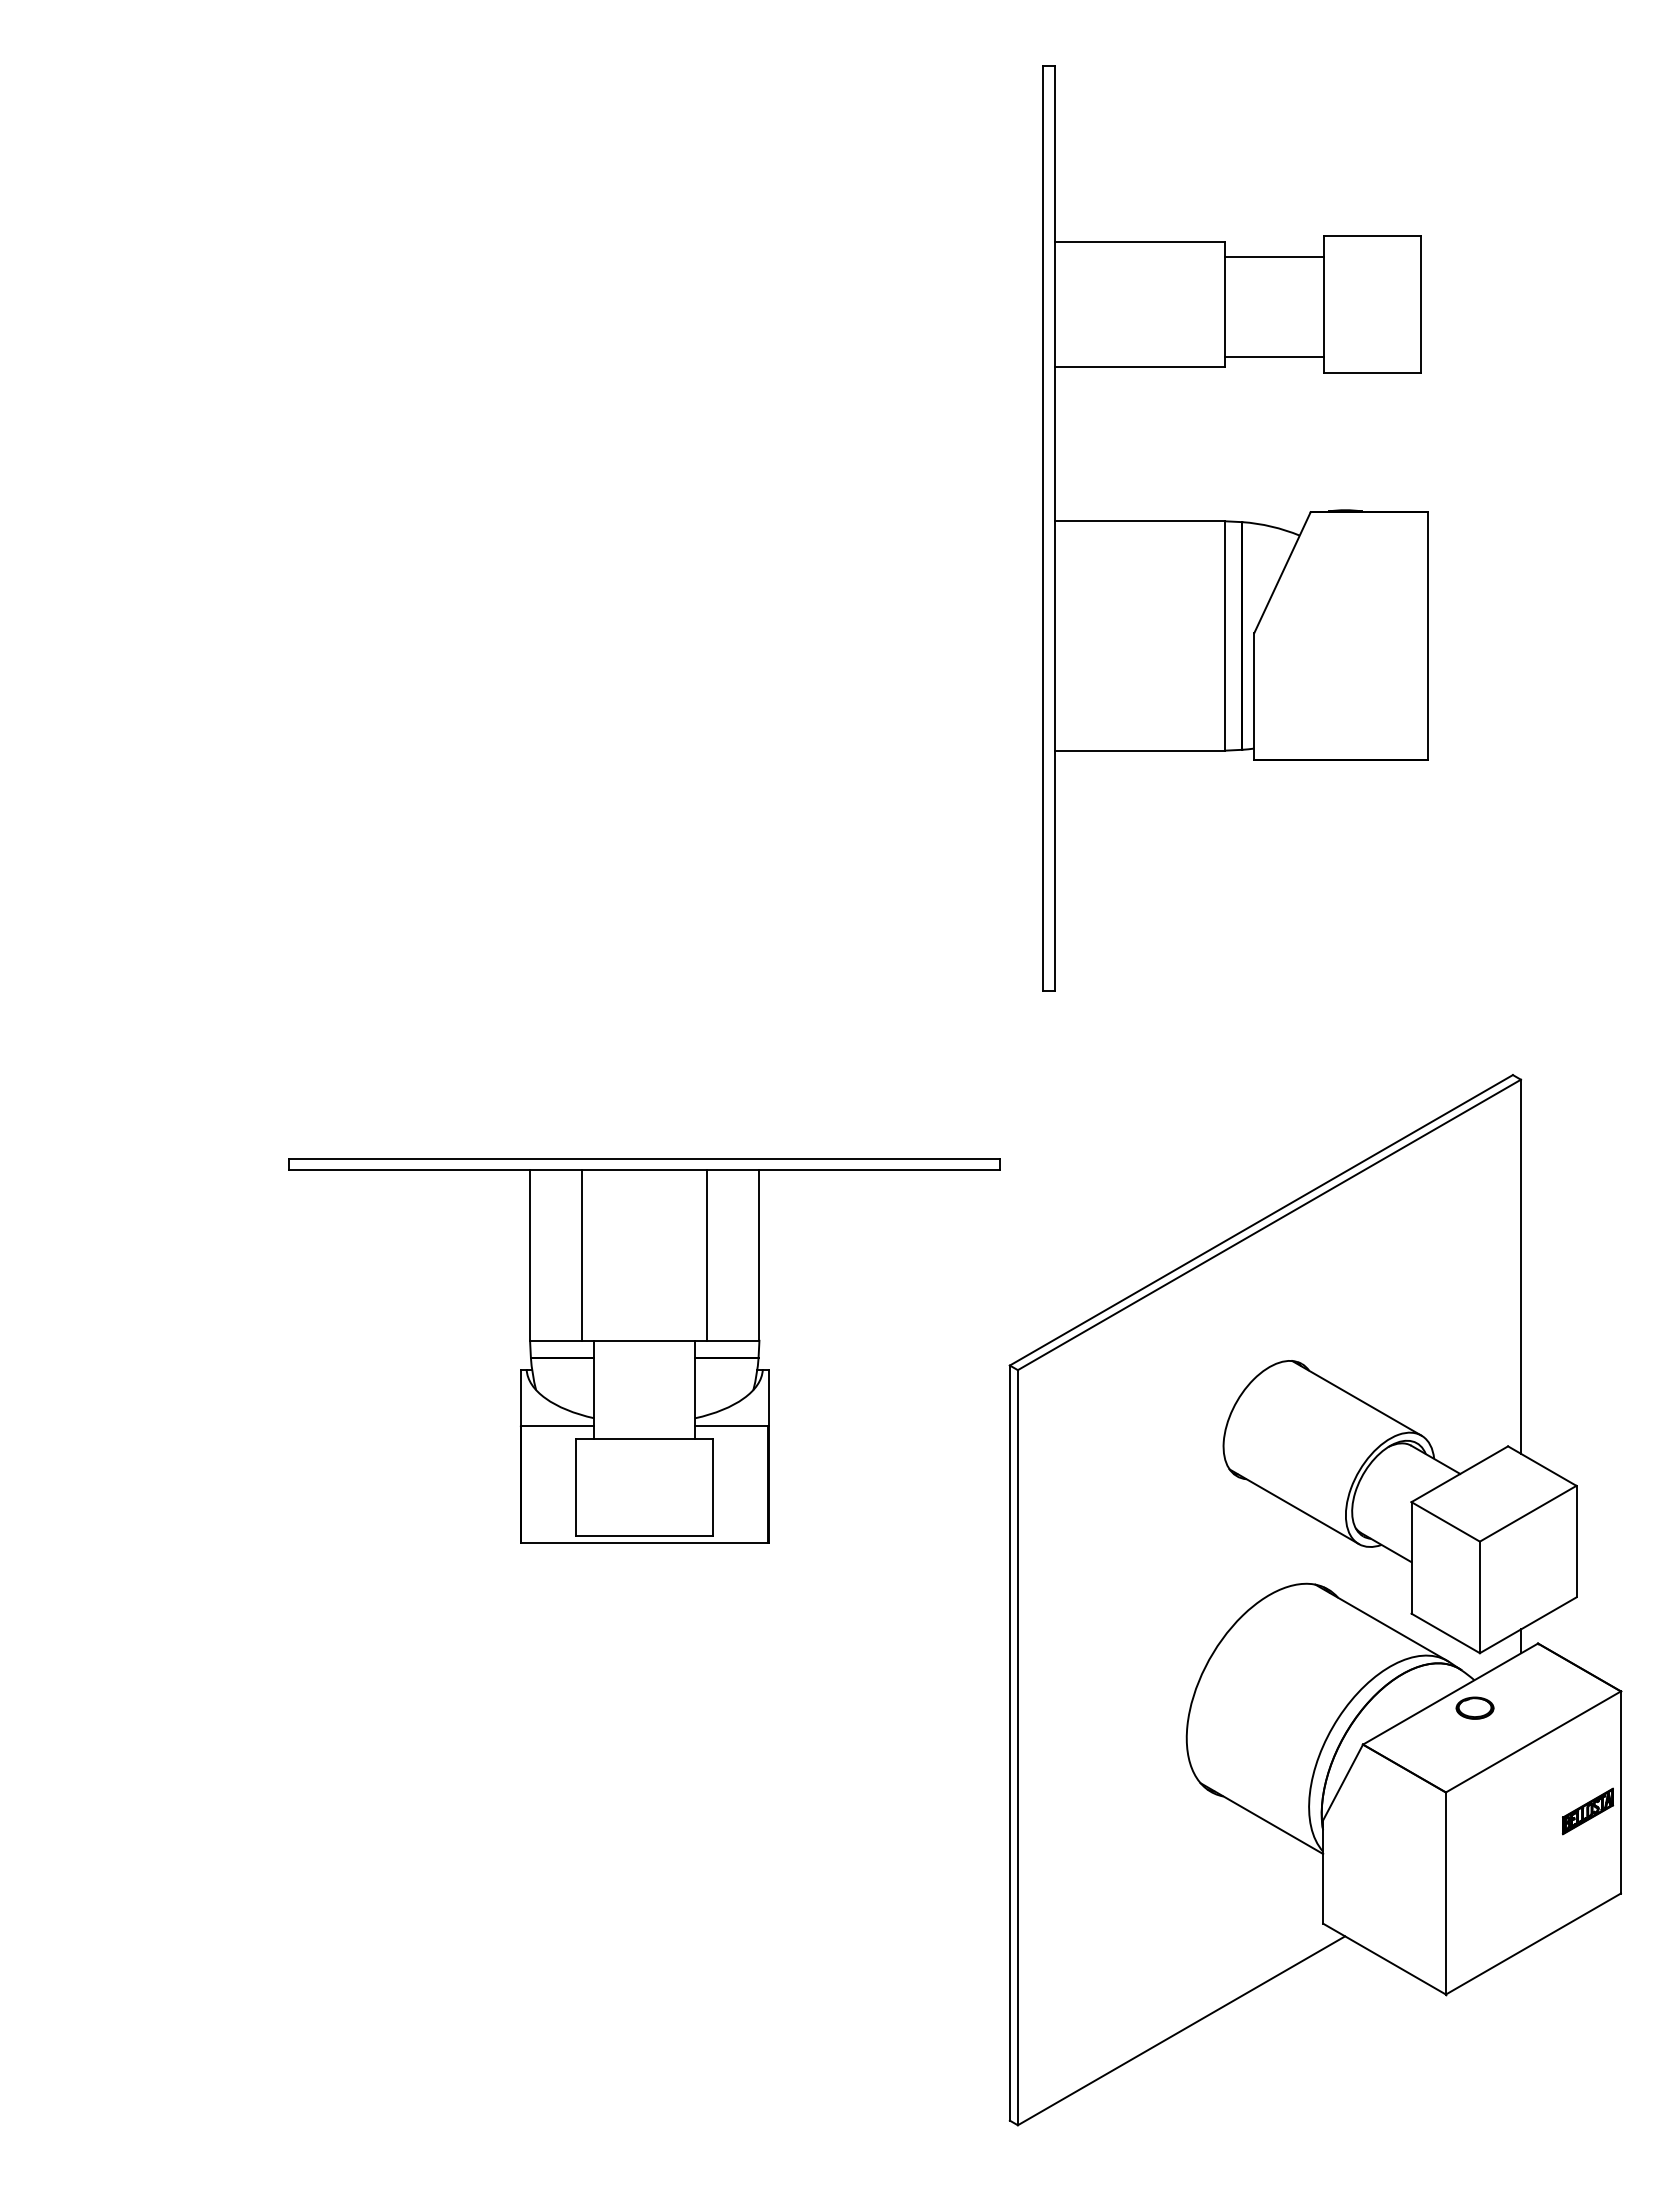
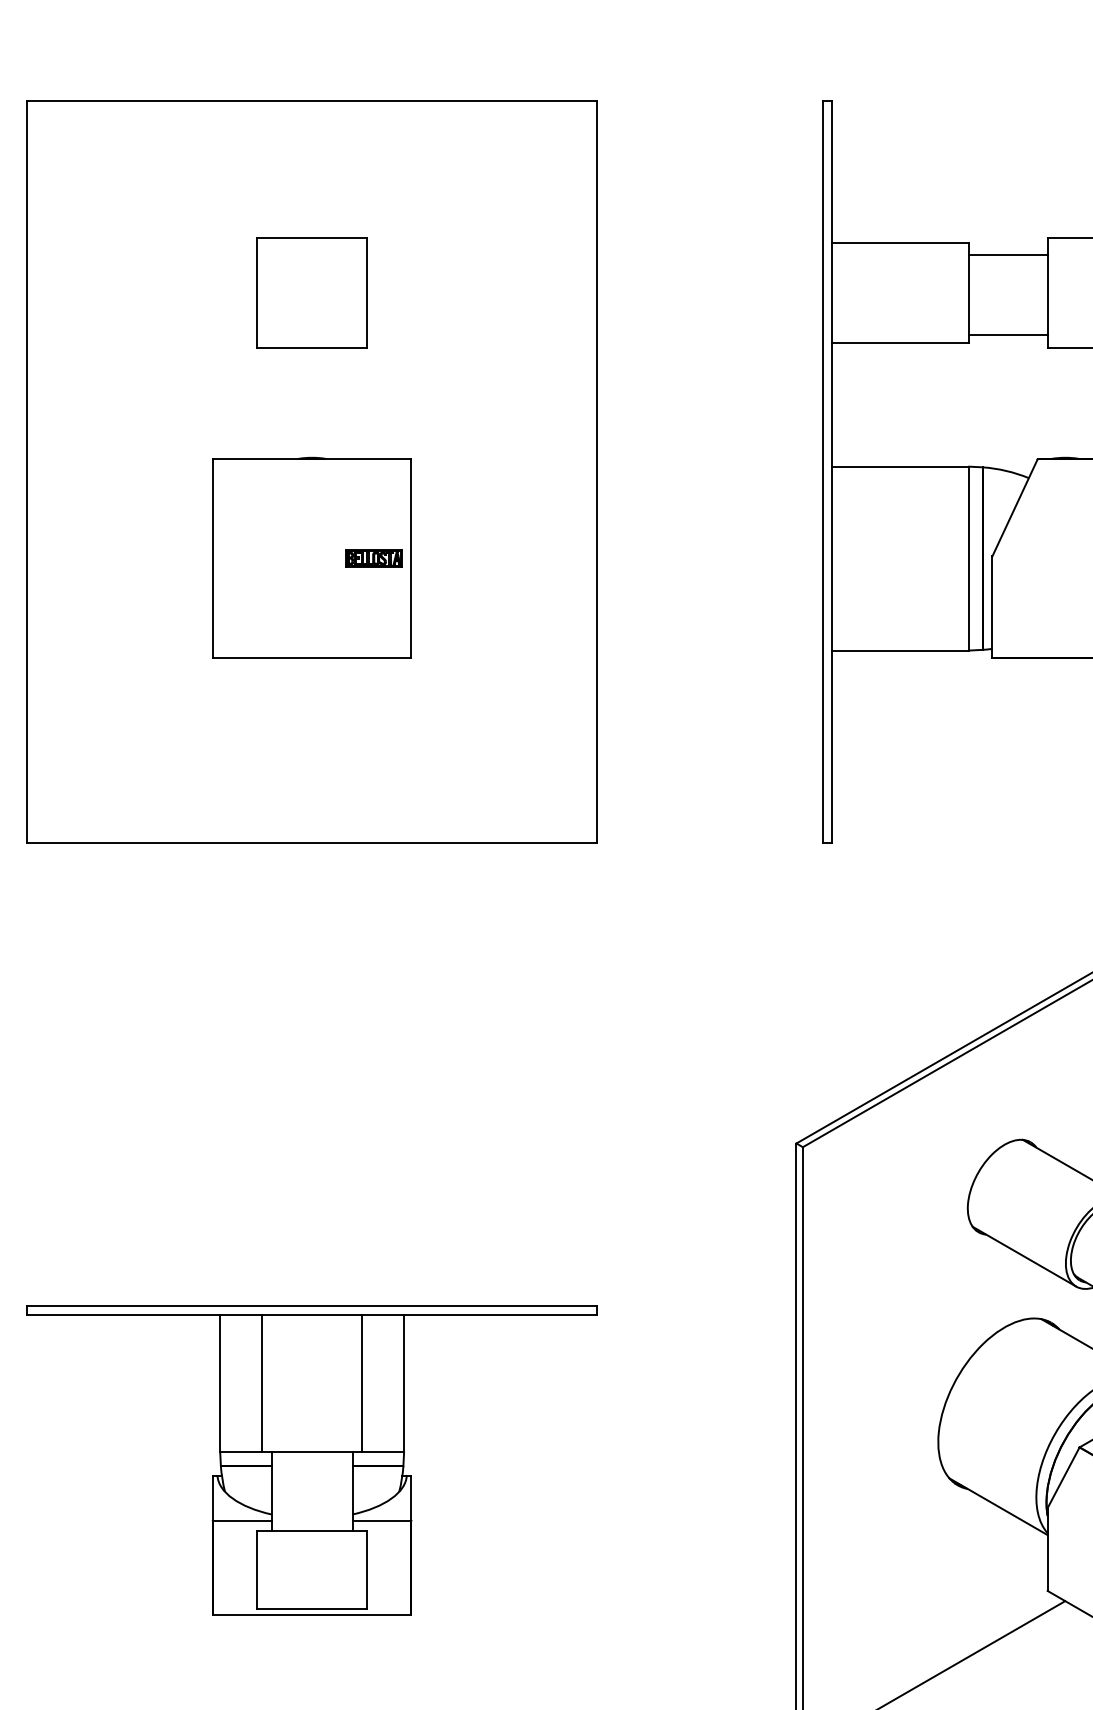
part: (405, 528) -> (311, 472), added
part: (644, 1350) -> (311, 1460), moved

